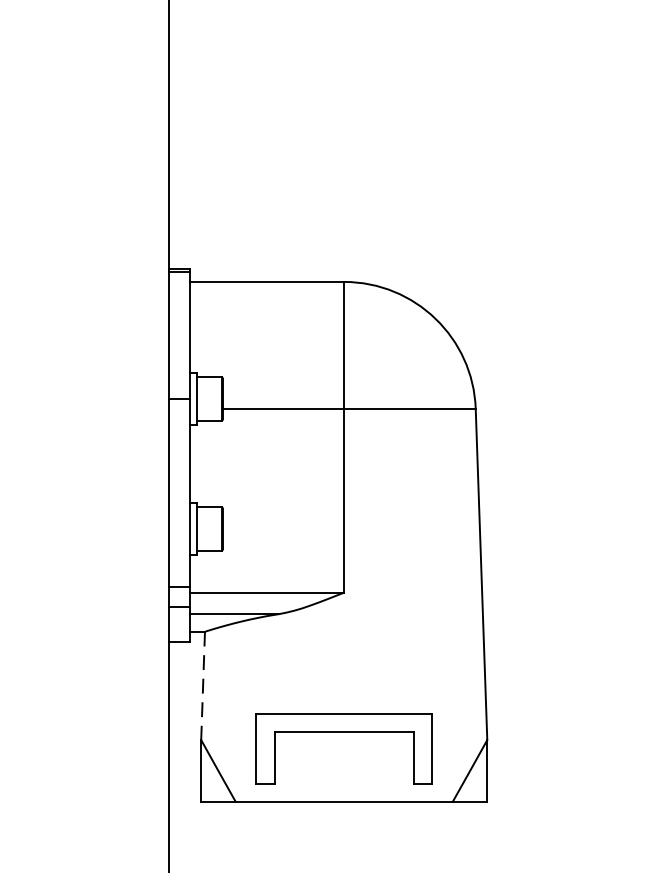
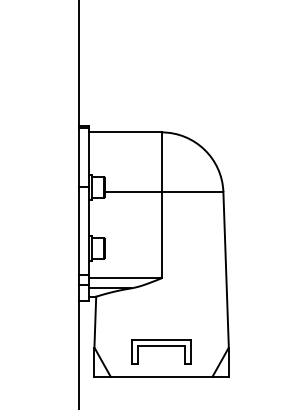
line: (203, 686) -> (95, 322), dashed -> solid
part: (343, 748) -> (161, 351), size x0.71

